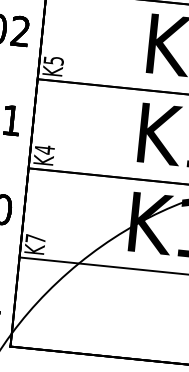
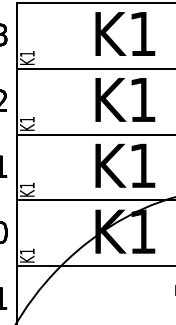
text: (54, 60) -> (27, 119), K5 -> K1
text: (45, 149) -> (27, 185), K4 -> K1
text: (35, 238) -> (27, 251), K7 -> K1

